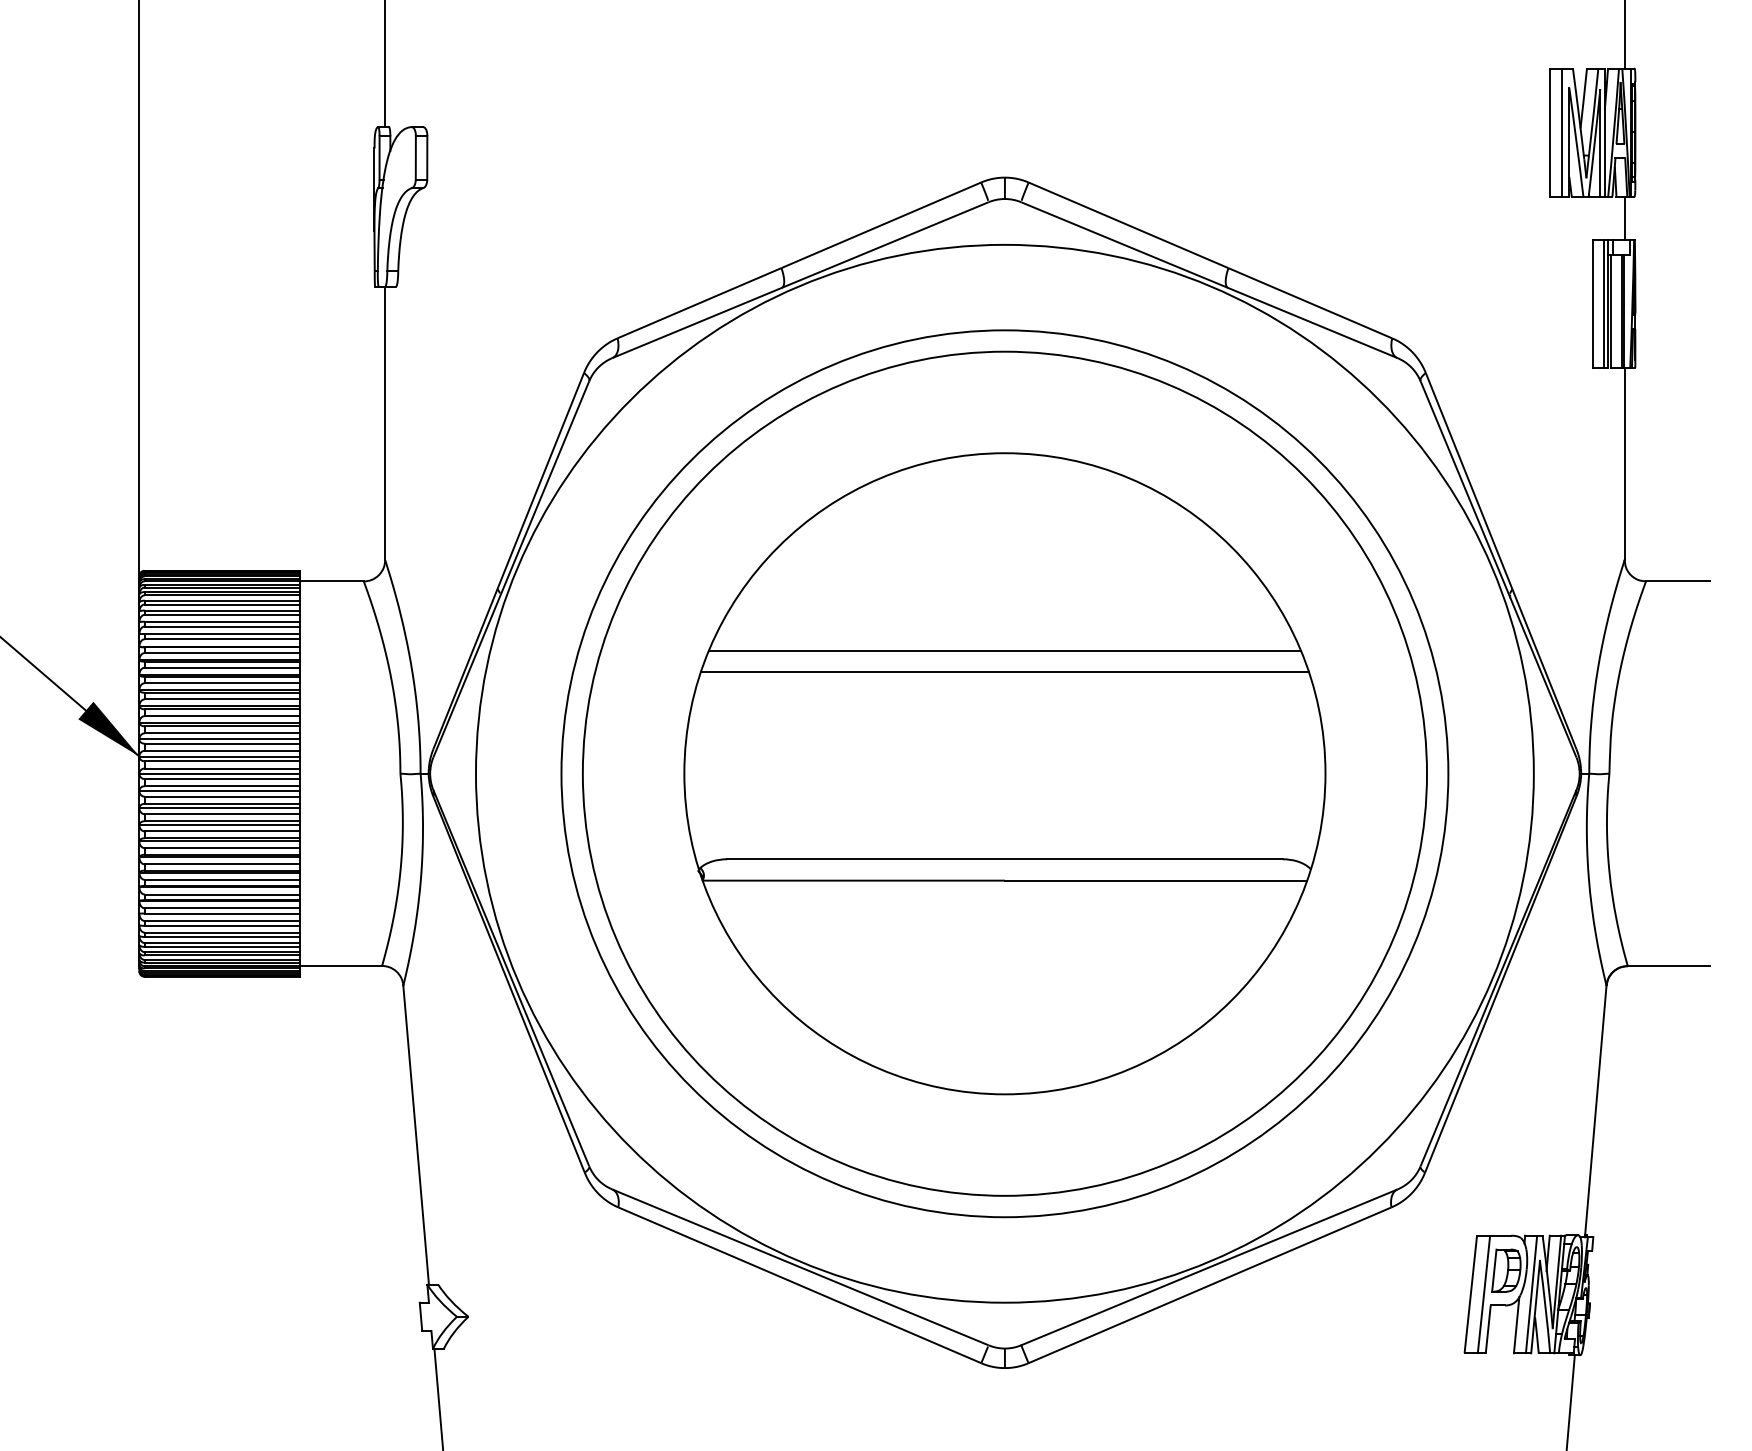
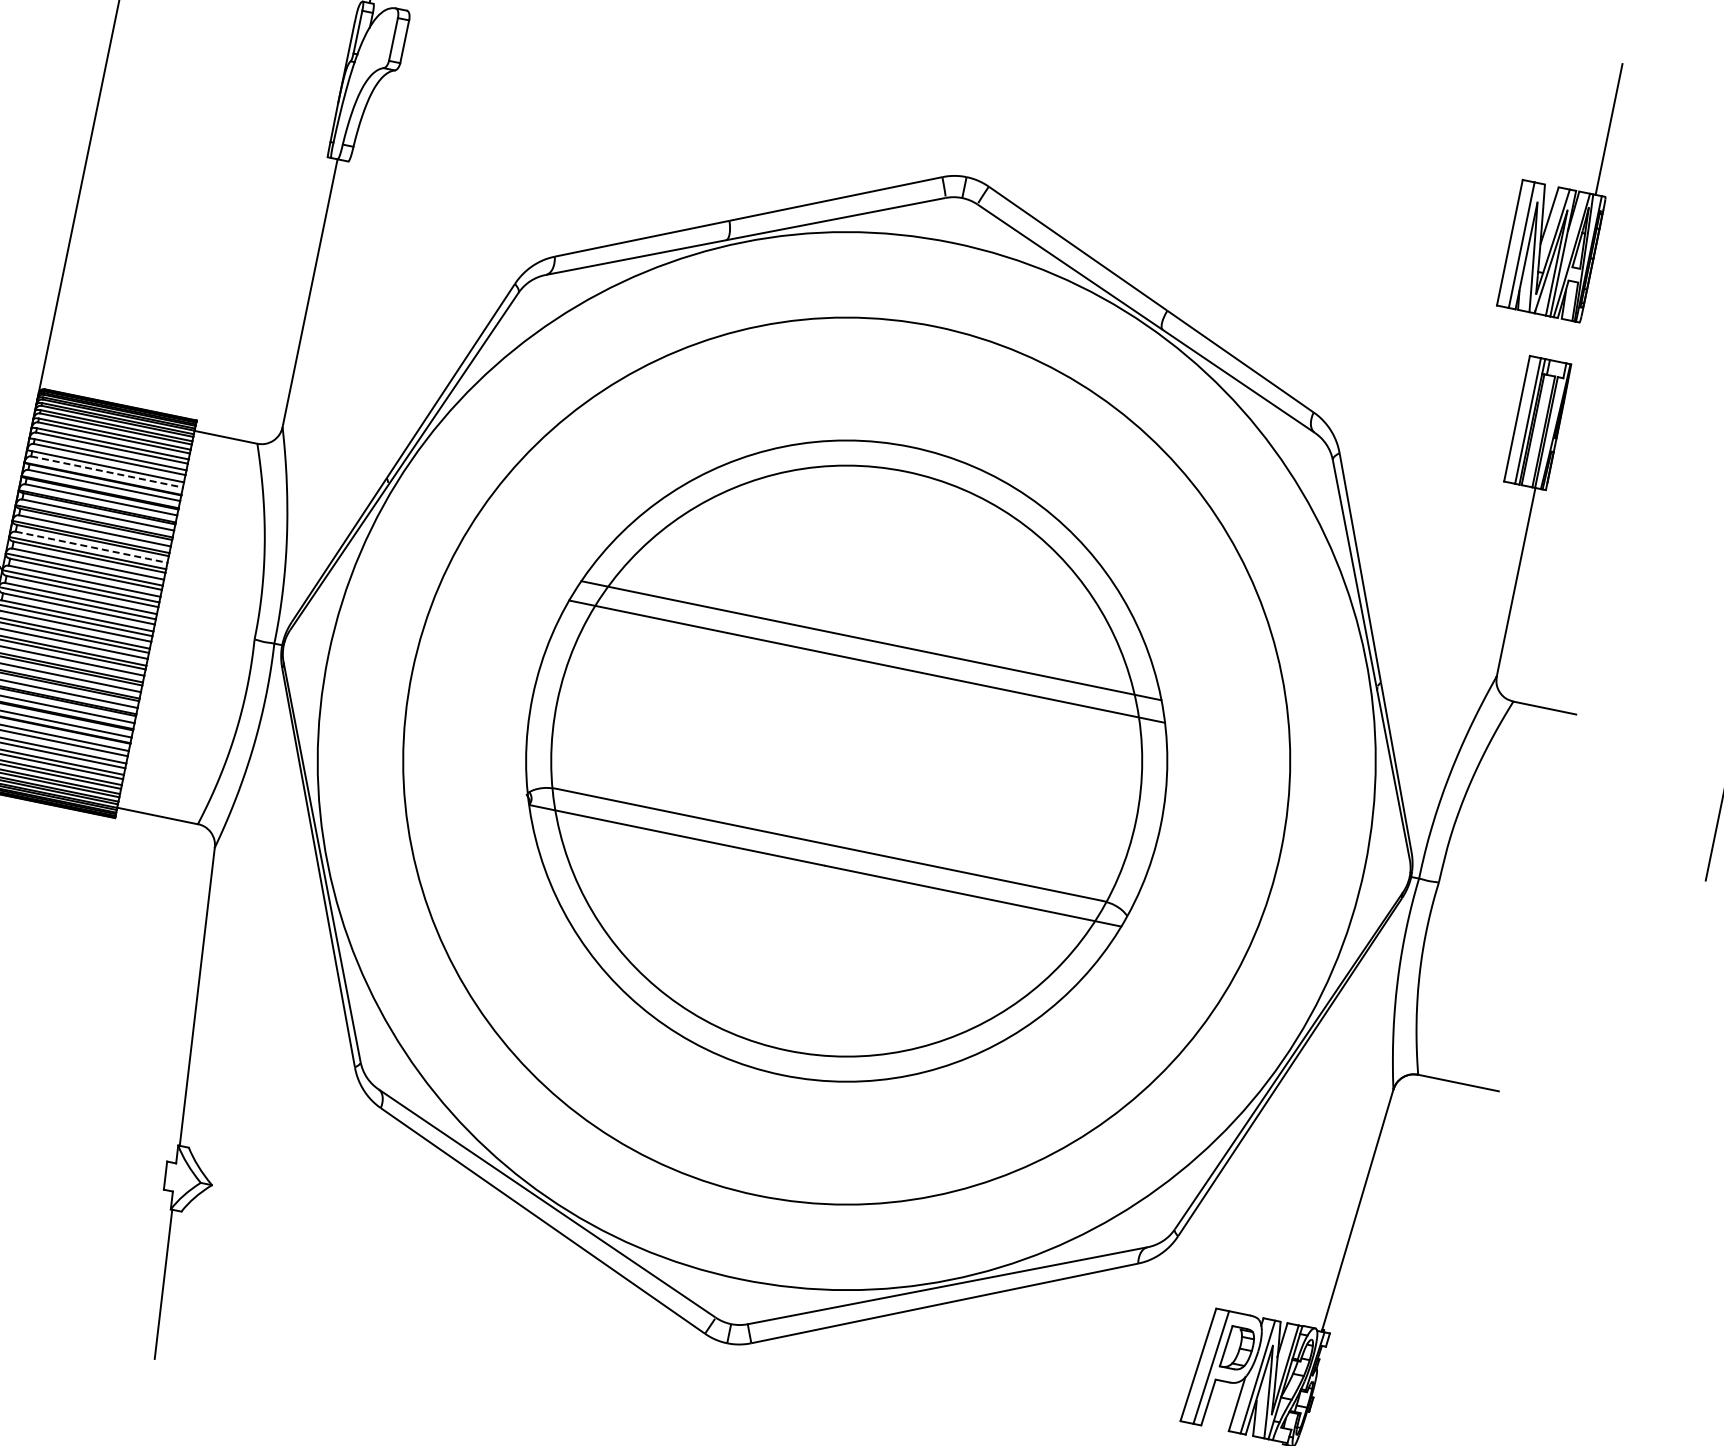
line: (1624, 217) -> (1565, 340), removed
line: (222, 639) -> (107, 472), solid -> dashed
line: (222, 716) -> (91, 547), solid -> dashed
circle: (1004, 773) -> (846, 760), size x0.7

